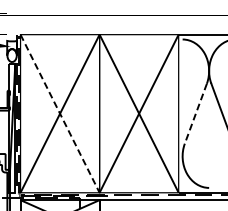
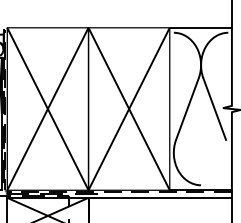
line: (59, 114) -> (47, 109), dashed -> solid
line: (195, 114) -> (187, 109), dashed -> solid

